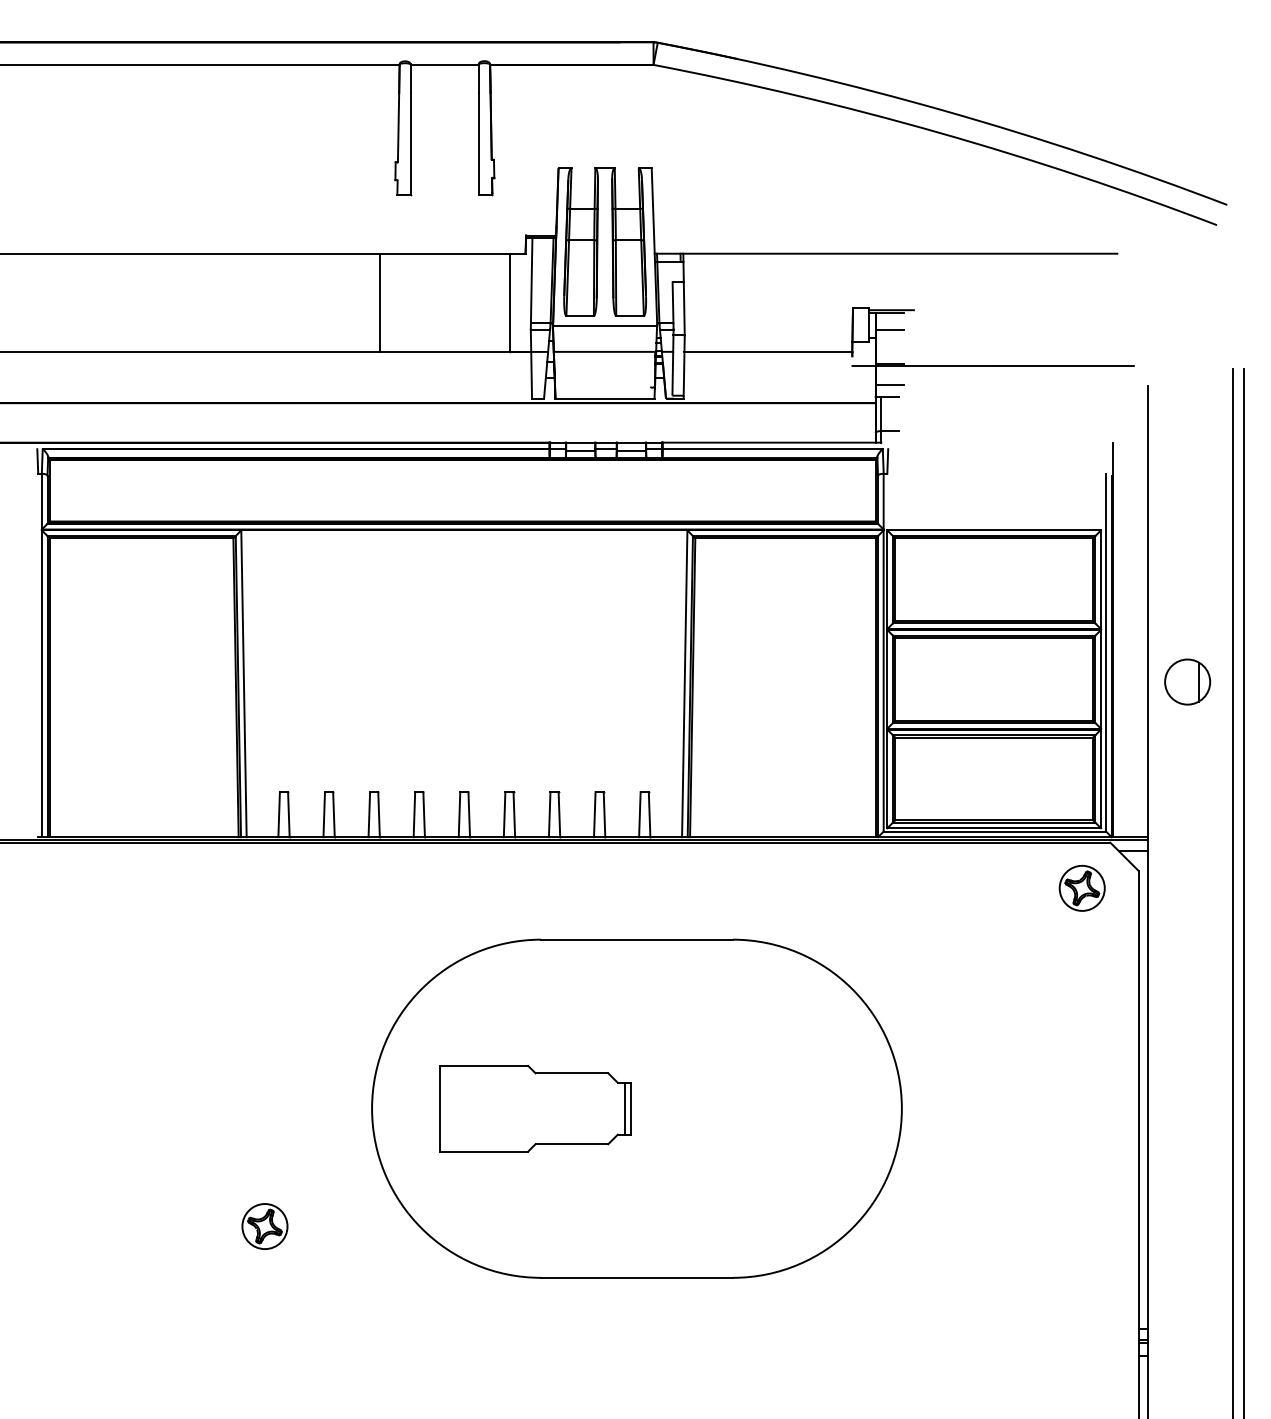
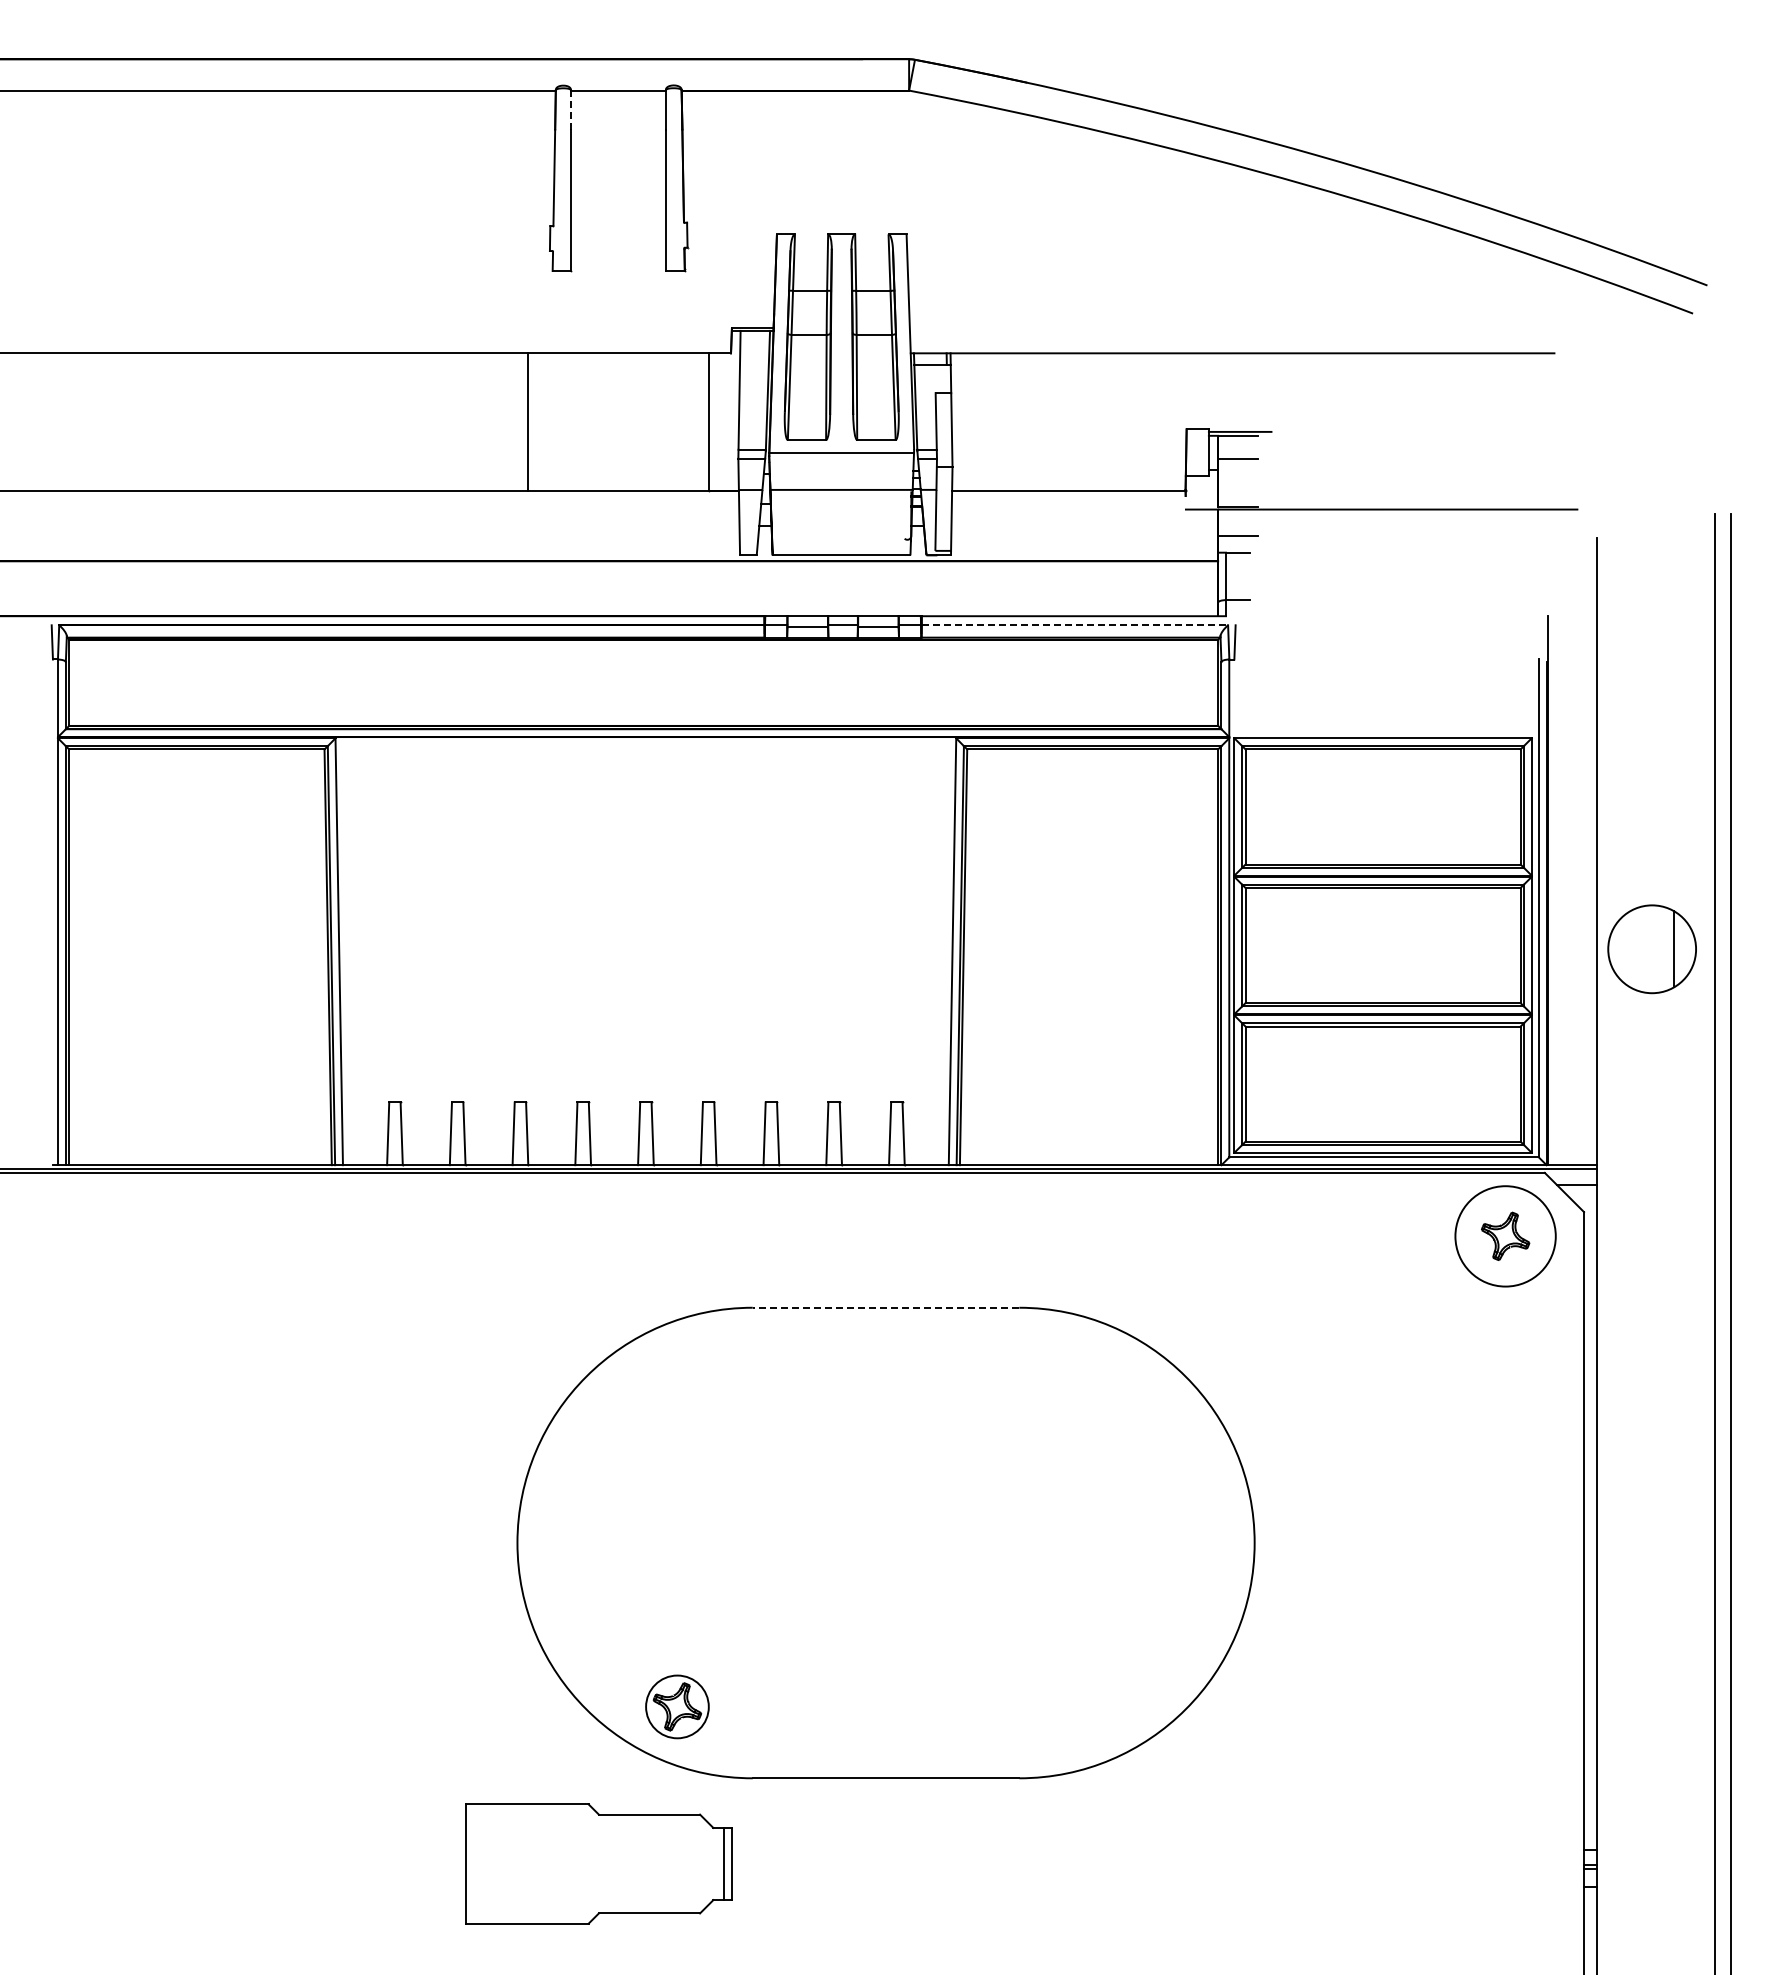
line: (410, 79) -> (570, 110), solid -> dashed
line: (773, 449) -> (1075, 625), solid -> dashed
part: (1187, 682) -> (1652, 949), size x1.4
circle: (1082, 888) -> (1505, 1236), size x1.6
line: (636, 939) -> (885, 1307), solid -> dashed
part: (535, 1108) -> (598, 1863), moved
part: (265, 1226) -> (677, 1706), moved

